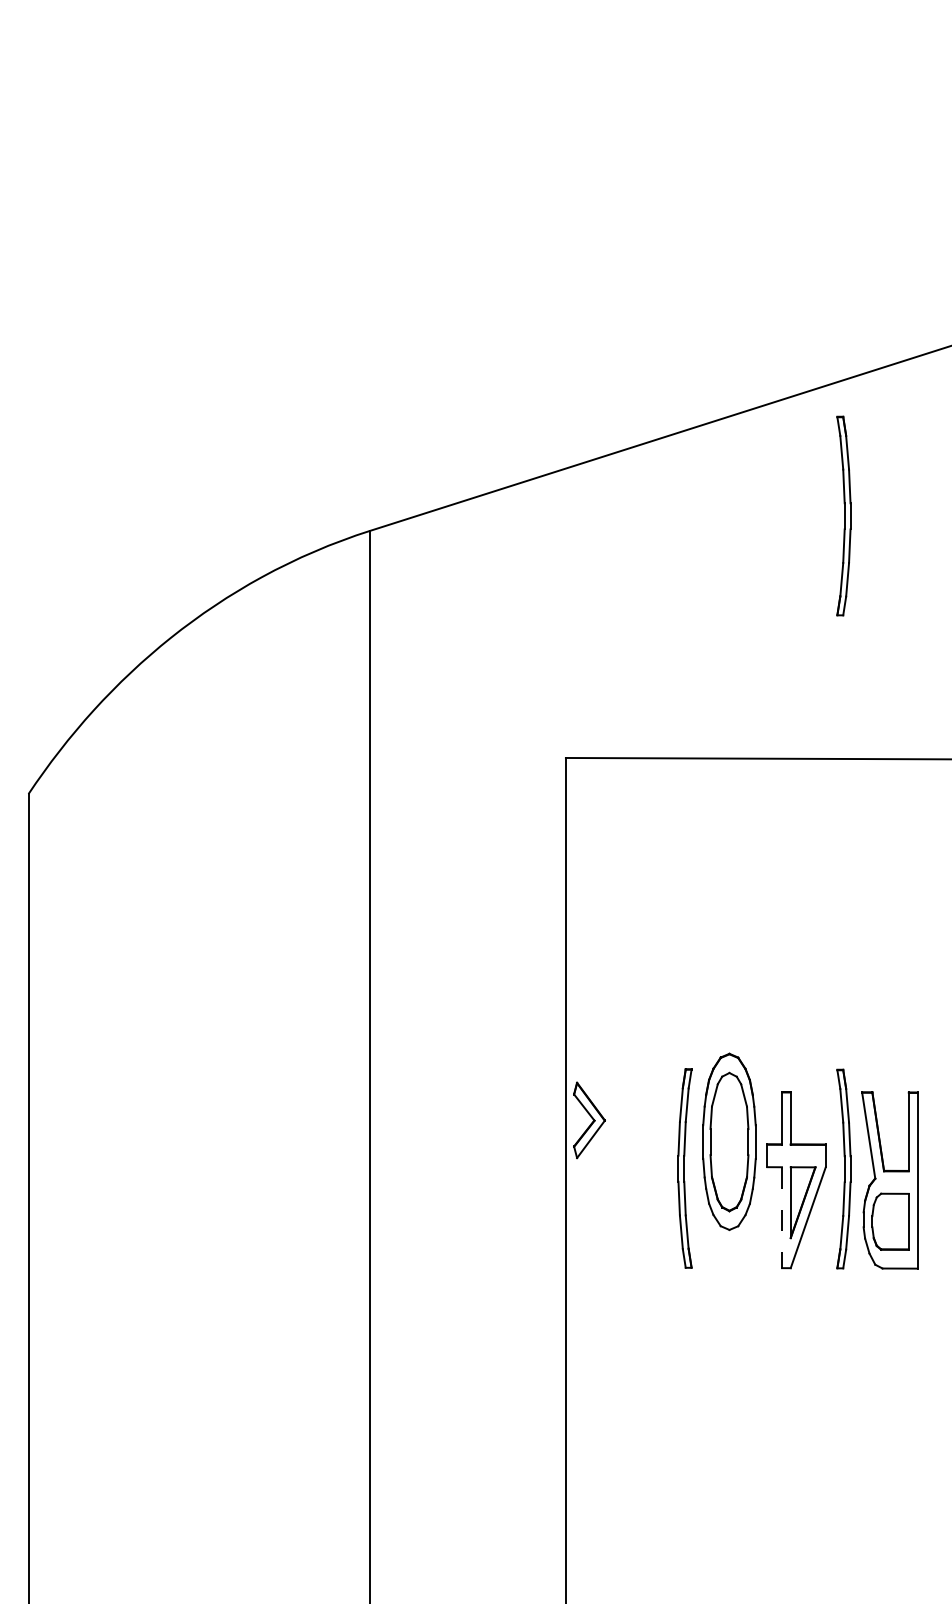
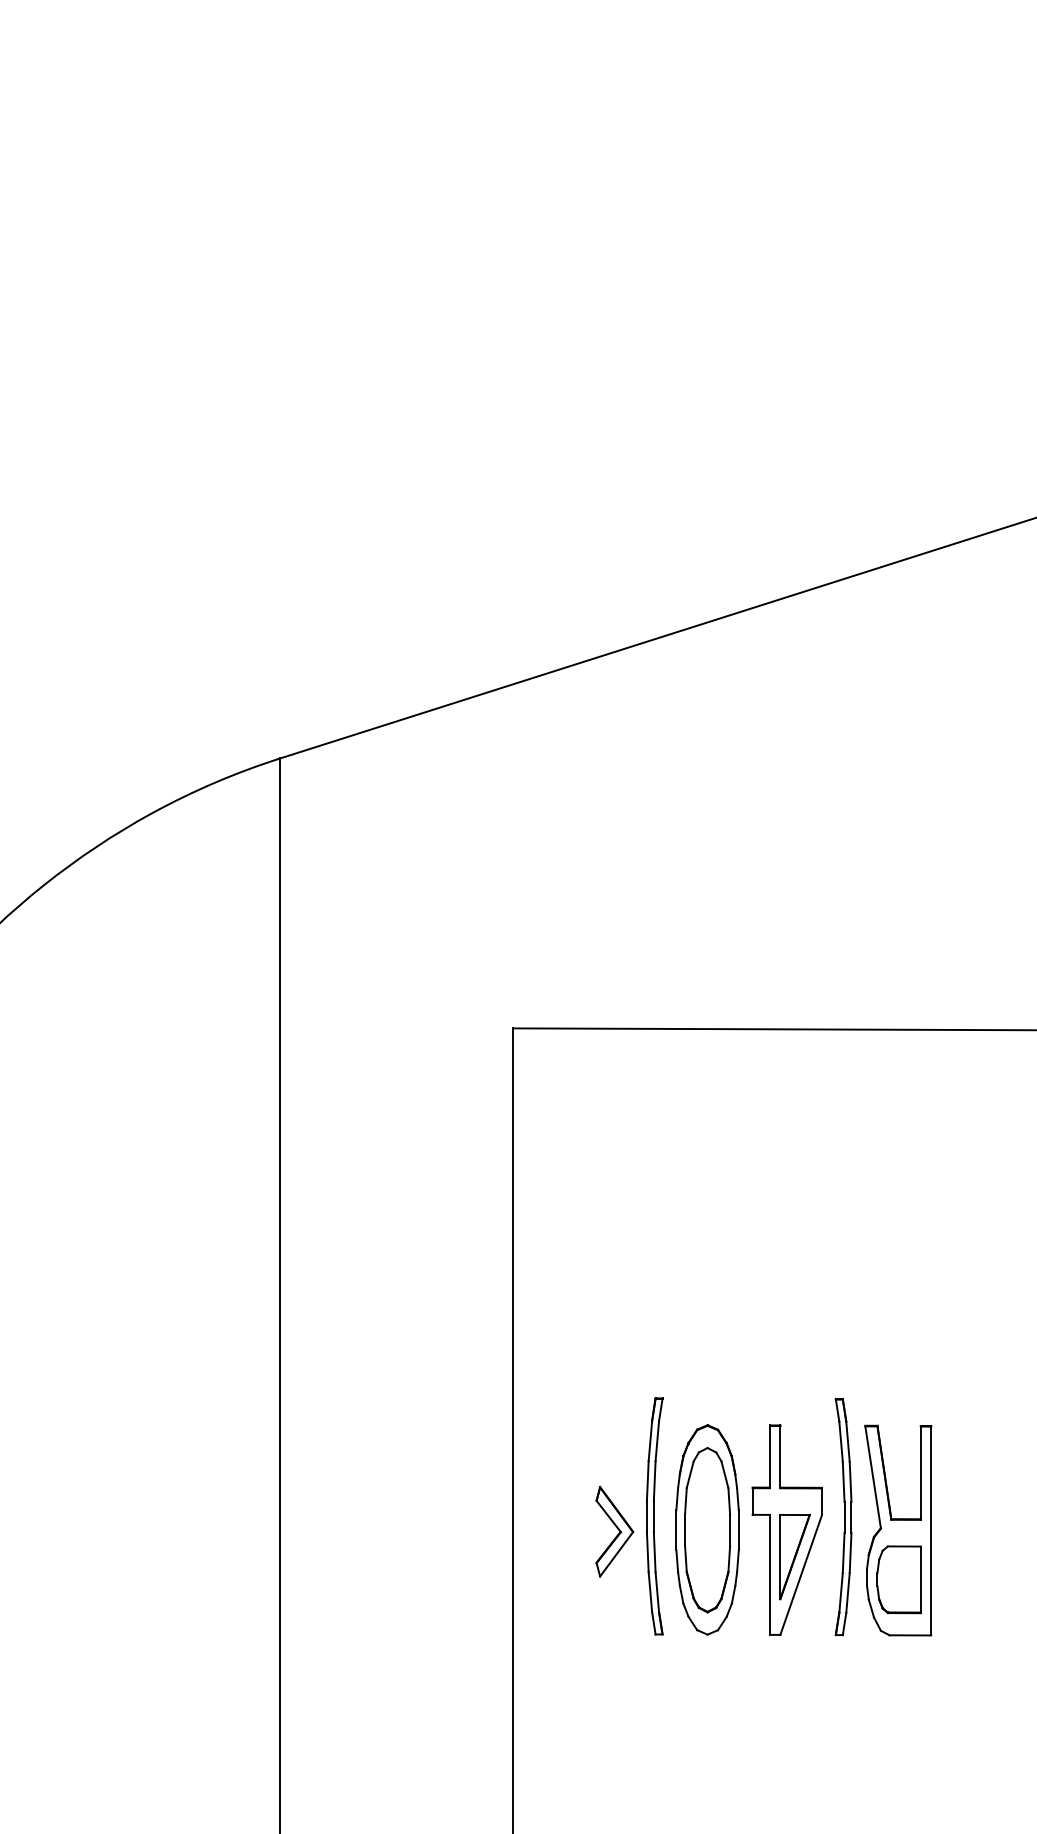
part: (843, 515) -> (843, 740), removed
part: (589, 1120) -> (614, 1531), moved
part: (729, 1141) -> (707, 1529), moved
line: (781, 1218) -> (769, 1575), dashed -> solid

